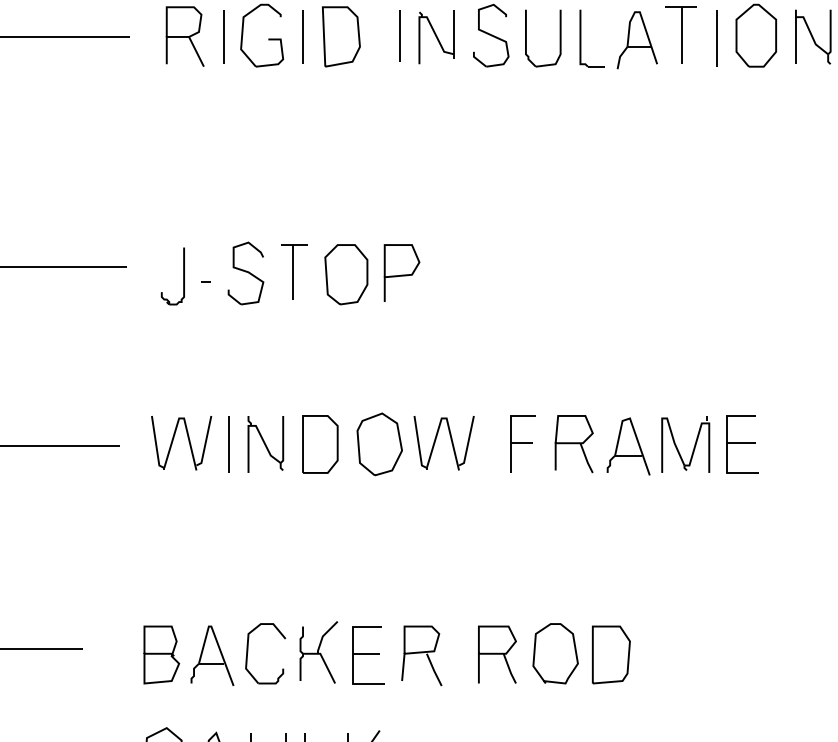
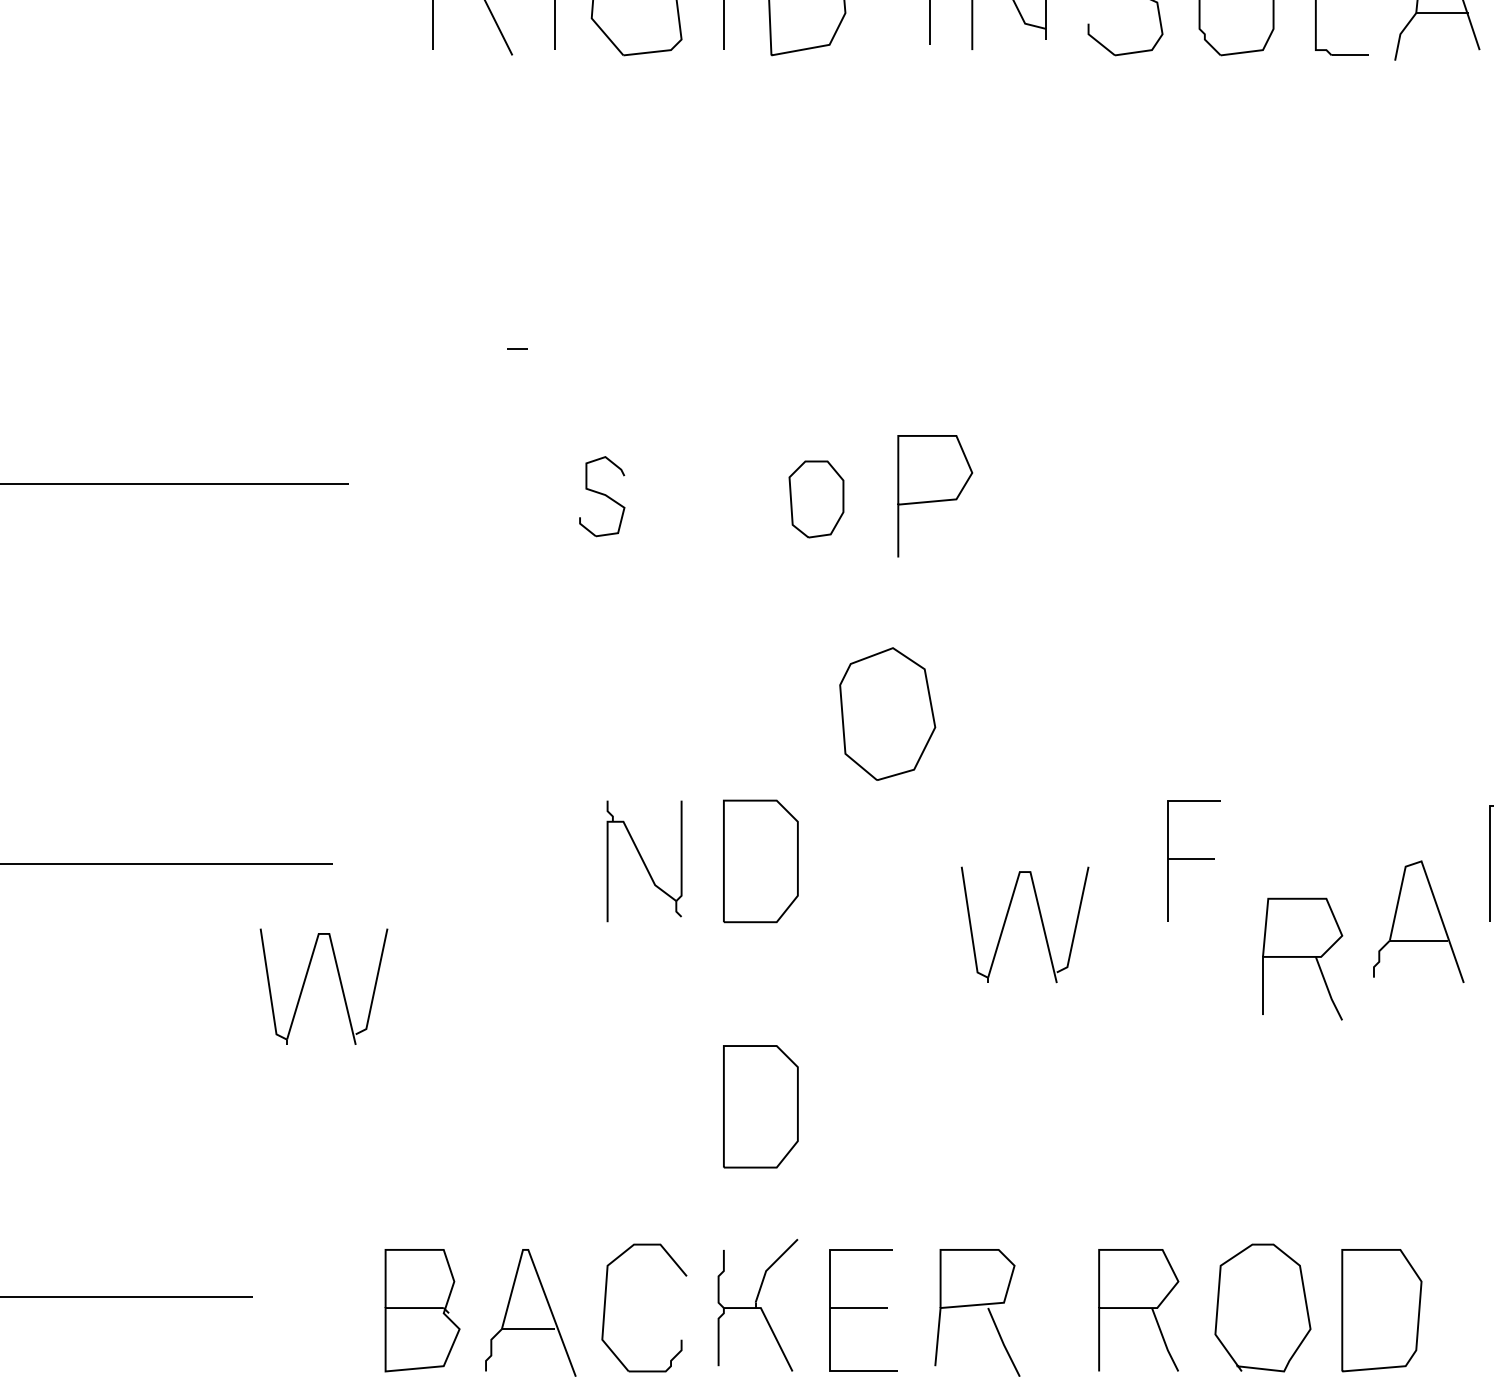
part: (294, 271) -> (705, 492), removed
part: (245, 273) -> (601, 496), size x0.6
part: (346, 274) -> (816, 498), size x0.6
part: (183, 276) -> (468, 503), removed
line: (205, 281) -> (515, 347), moved
part: (436, 440) -> (1008, 919), moved
part: (188, 442) -> (338, 985), moved
line: (228, 444) -> (564, 861), removed
part: (379, 444) -> (887, 714), moved
part: (573, 444) -> (1301, 959), moved
part: (628, 446) -> (1418, 921), moved
part: (320, 559) -> (761, 1106), added

